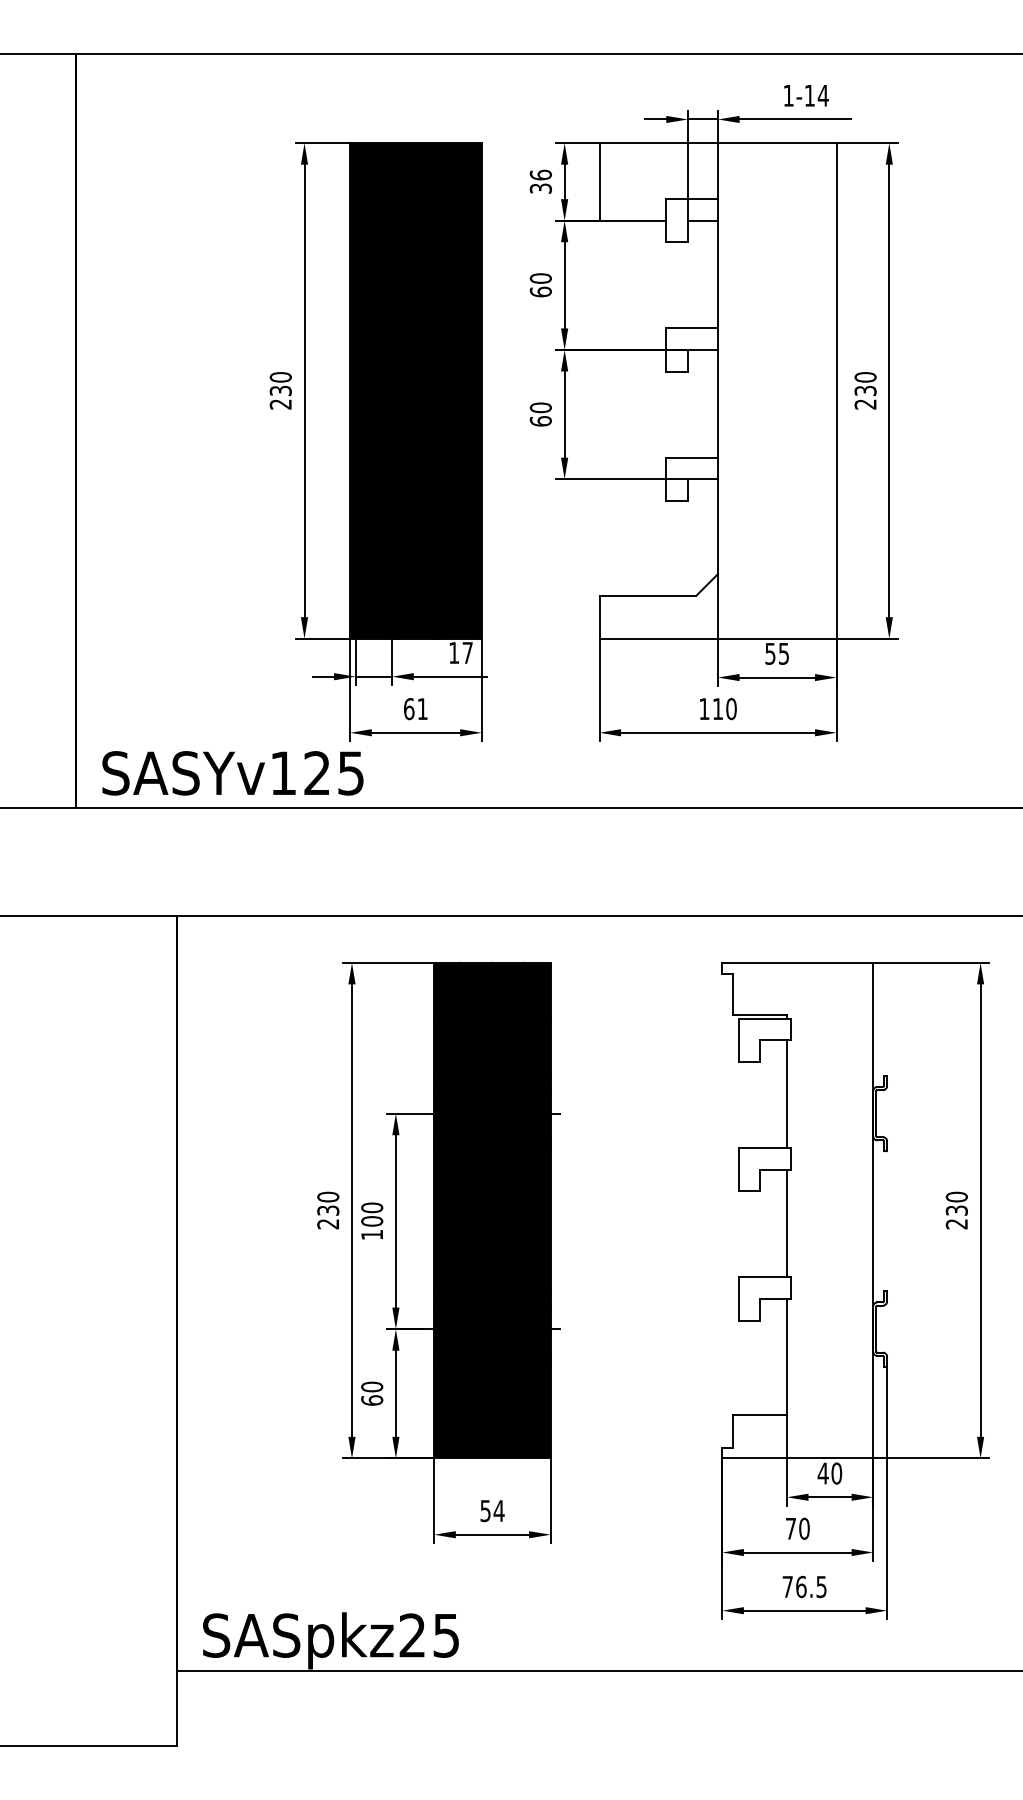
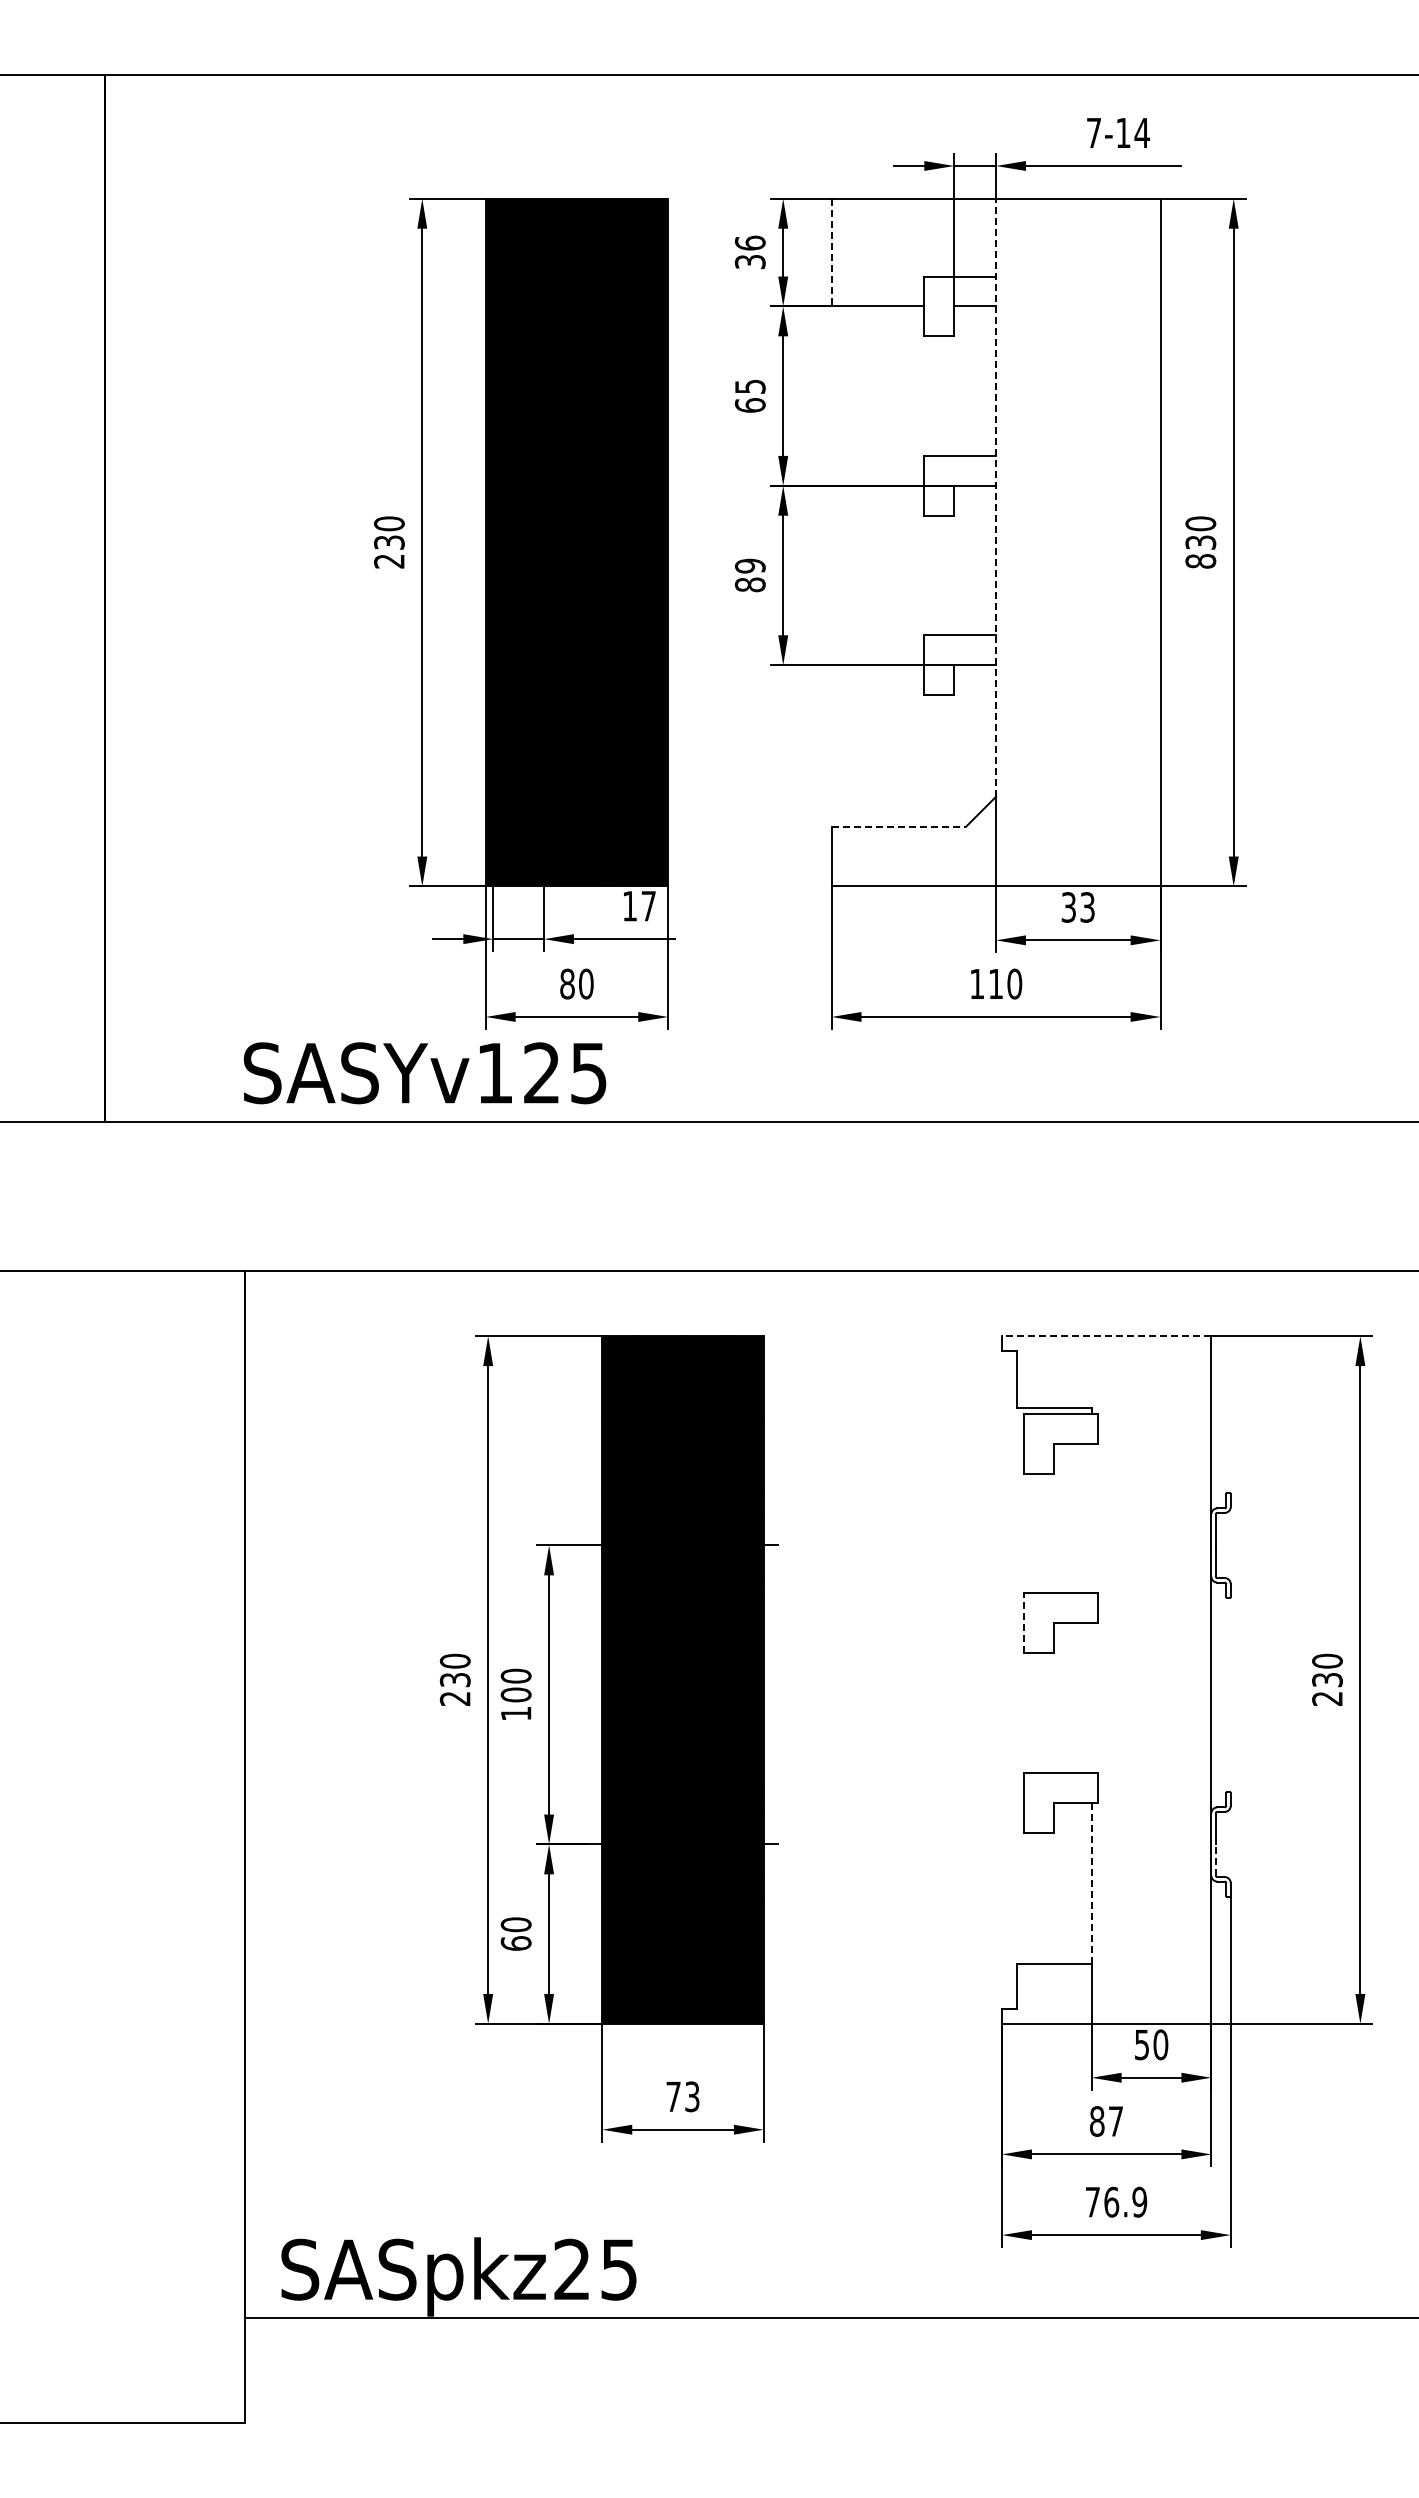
text: (788, 95) -> (1093, 132), 1-14 -> 7-14
line: (599, 181) -> (831, 252), solid -> dashed
text: (540, 278) -> (749, 386), 60 -> 65
line: (718, 358) -> (996, 497), solid -> dashed
text: (865, 404) -> (1200, 561), 230 -> 830
text: (540, 414) -> (749, 575), 60 -> 89
line: (648, 595) -> (899, 826), solid -> dashed
text: (777, 653) -> (1078, 907), 55 -> 33
text: (415, 708) -> (576, 983), 61 -> 80
text: (232, 773) -> (424, 1073), moved
line: (797, 963) -> (1106, 1336), solid -> dashed
line: (786, 1094) -> (1091, 1518), removed
line: (738, 1169) -> (1024, 1623), solid -> dashed
line: (786, 1223) -> (1091, 1697), removed
line: (876, 1340) -> (1215, 1860), solid -> dashed
line: (786, 1357) -> (1091, 1883), solid -> dashed
text: (822, 1474) -> (1141, 2045), 40 -> 50
text: (492, 1510) -> (683, 2096), 54 -> 73
text: (797, 1528) -> (1106, 2121), 70 -> 87
text: (821, 1586) -> (1139, 2201), 76.5 -> 76.9

